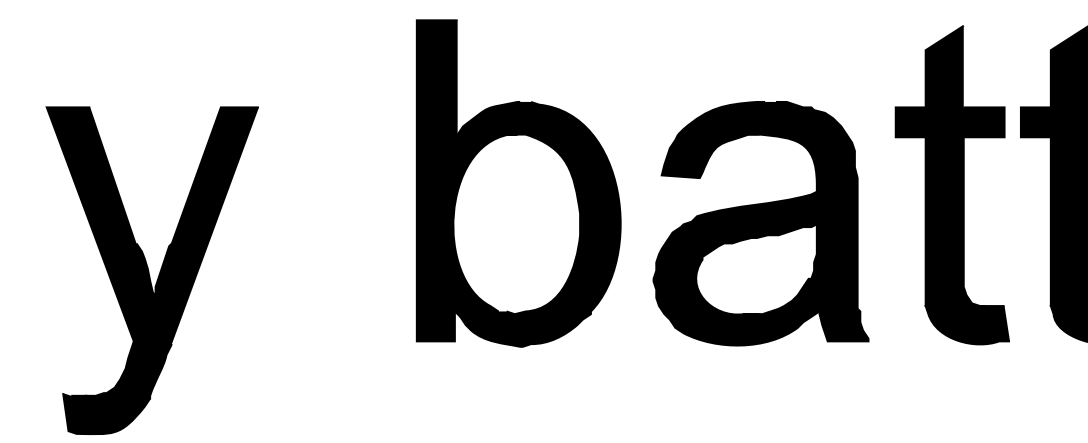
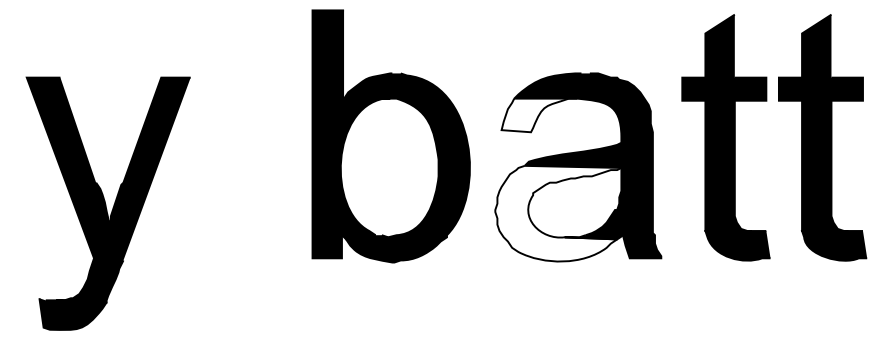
fill: (710, 156) -> (539, 115), removed
fill: (735, 283) -> (558, 213), removed

